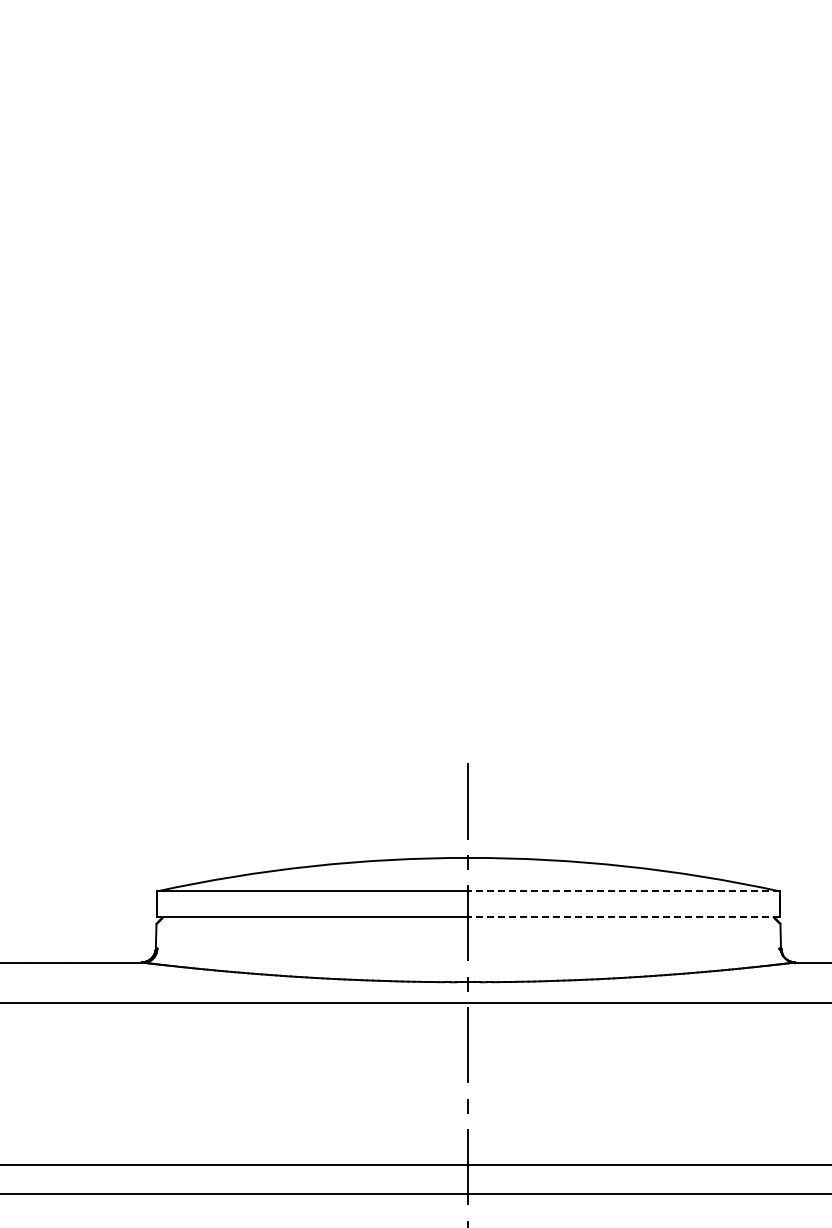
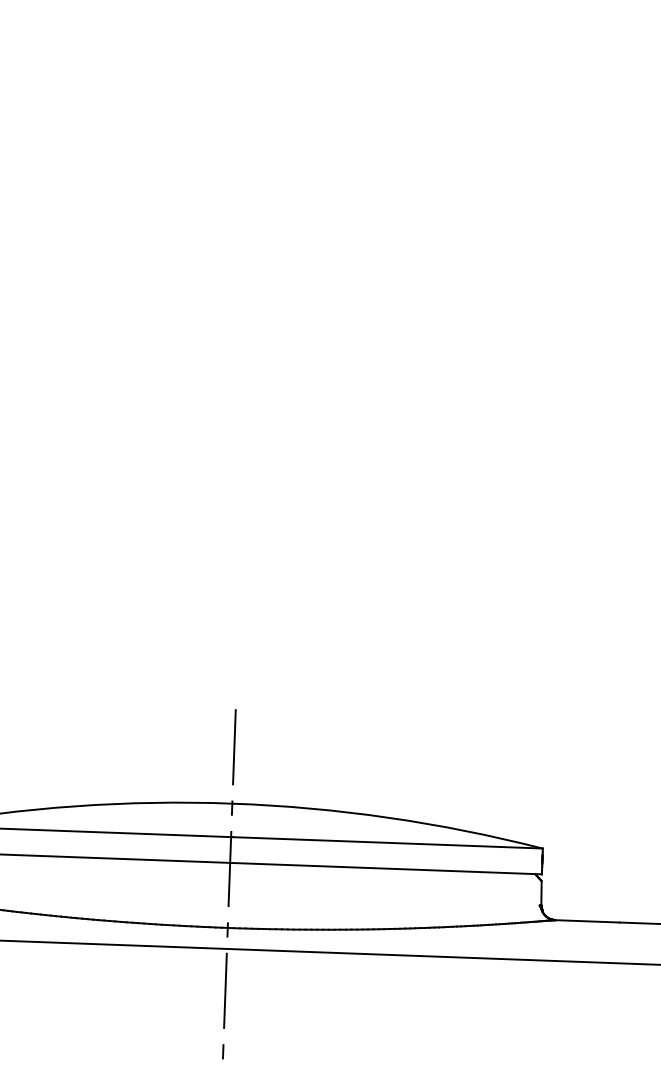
line: (624, 891) -> (387, 842), dashed -> solid
line: (624, 917) -> (386, 868), dashed -> solid

